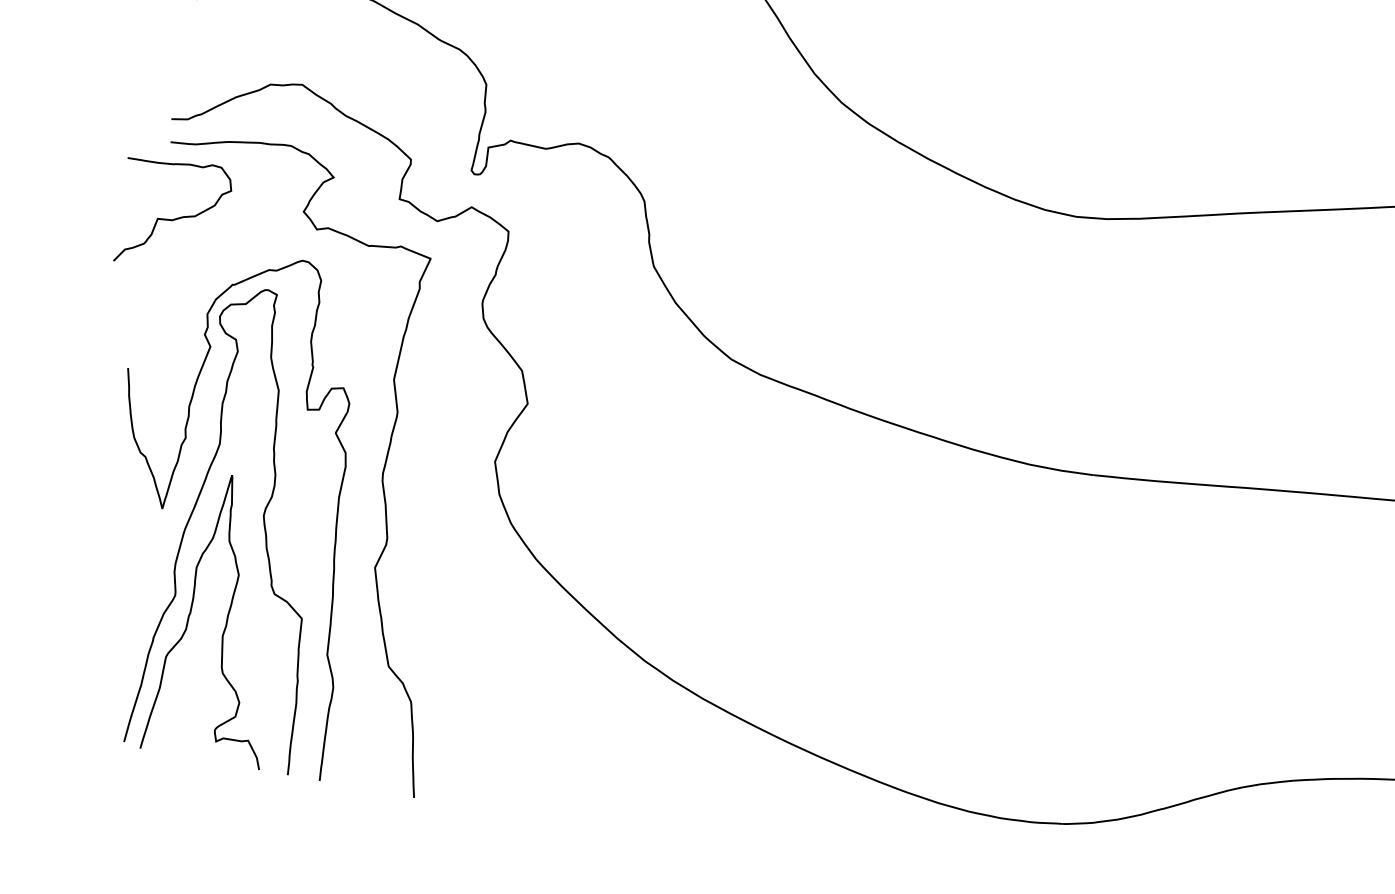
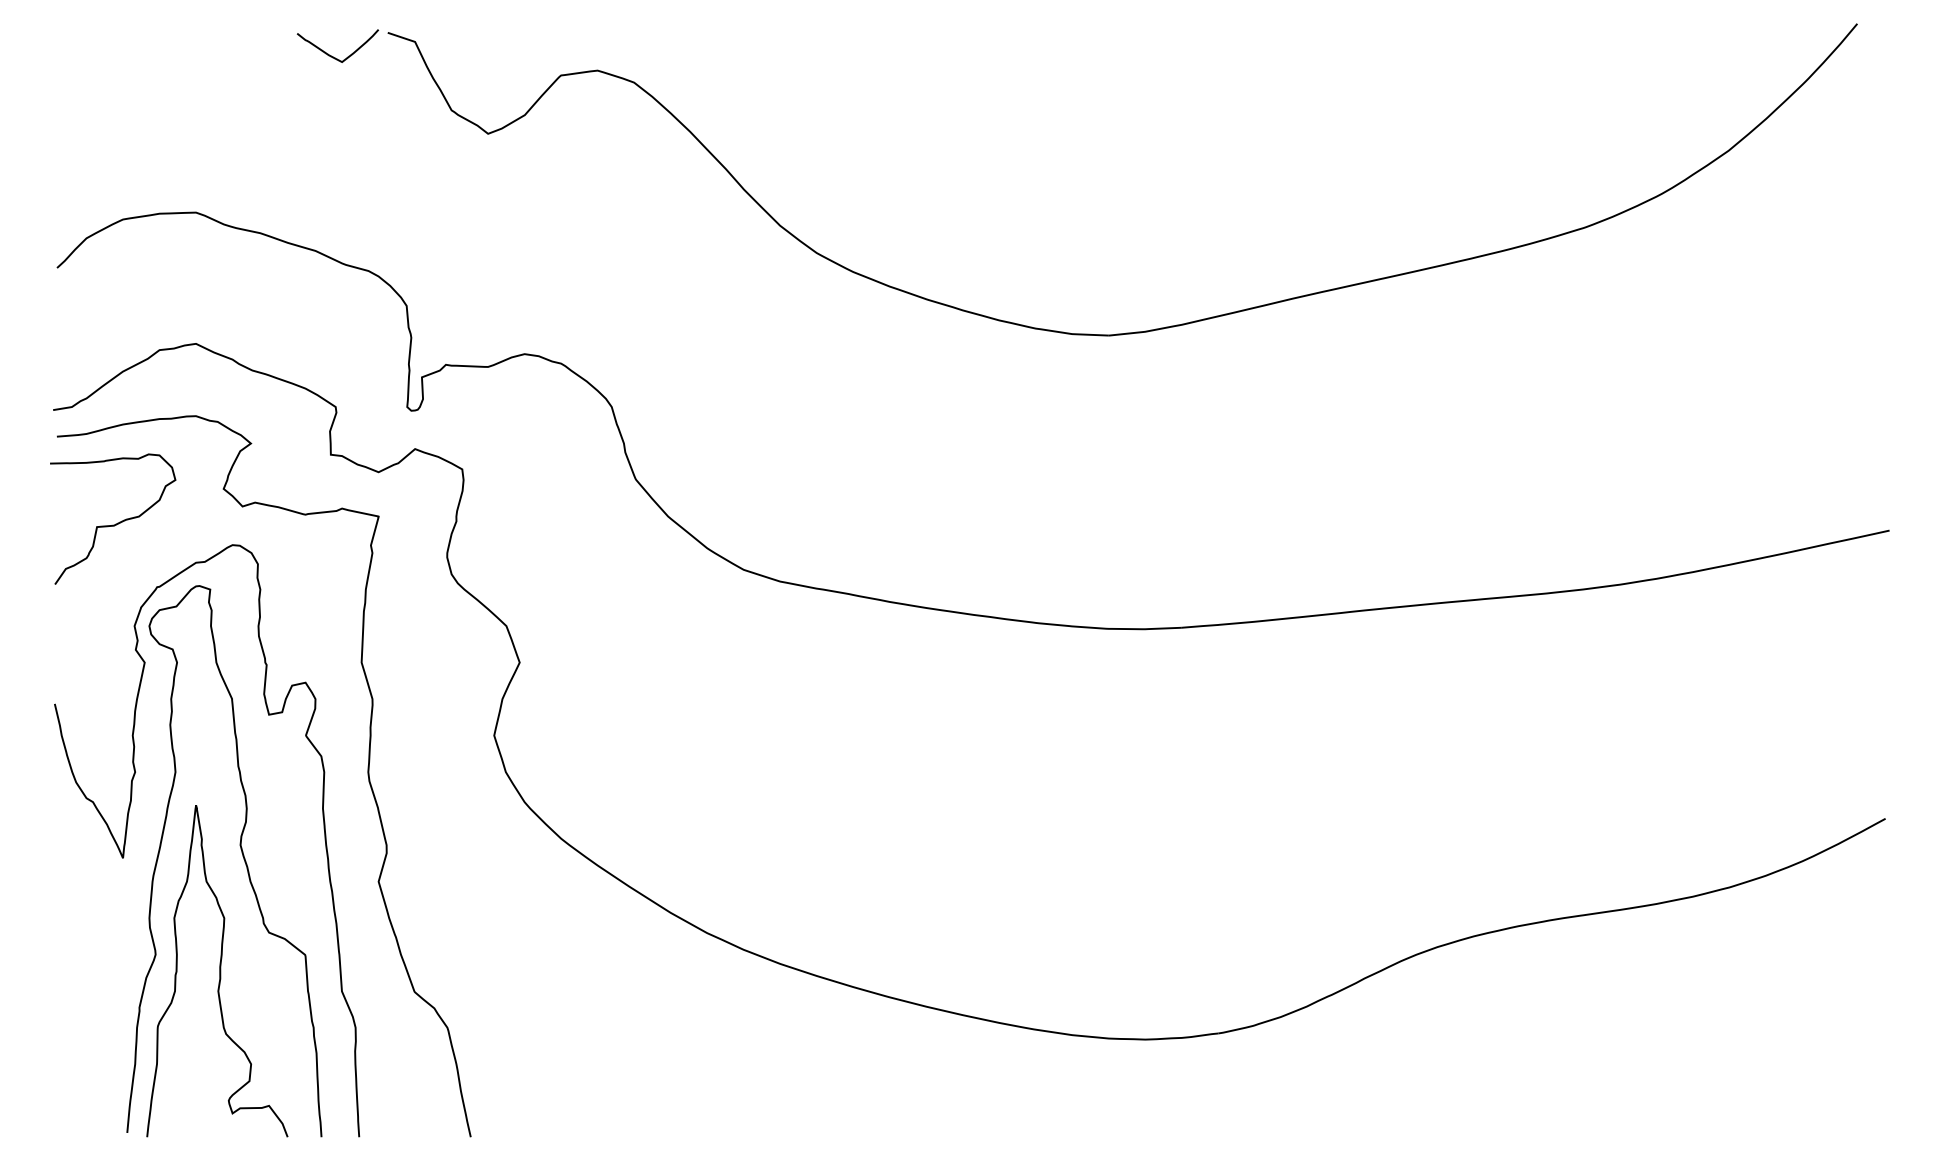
curve: (173, 218) -> (115, 523), moved

